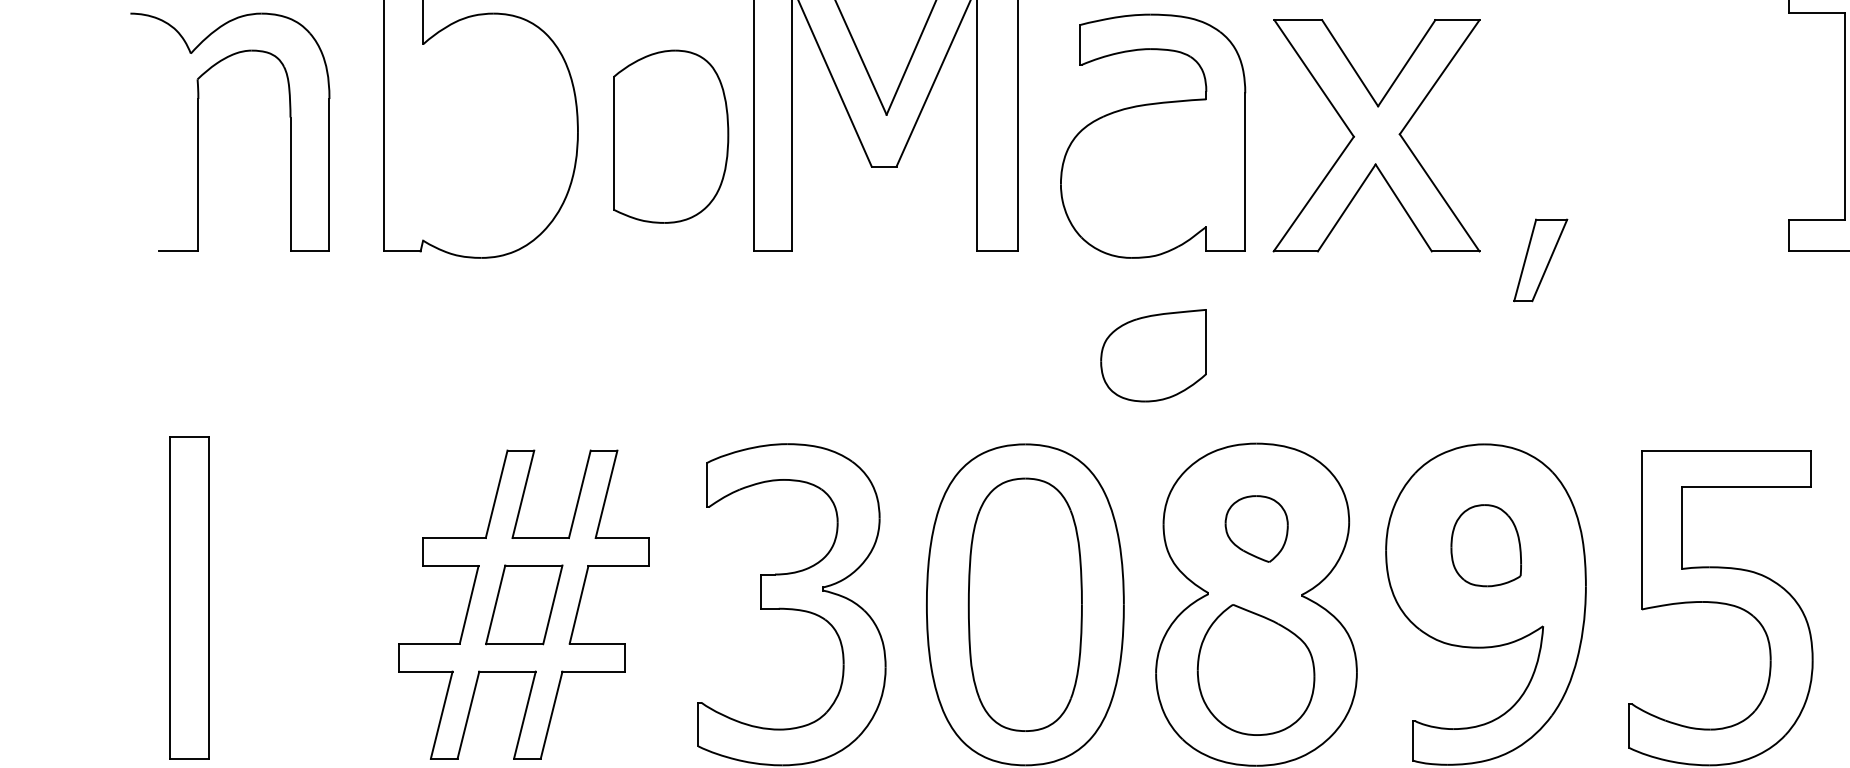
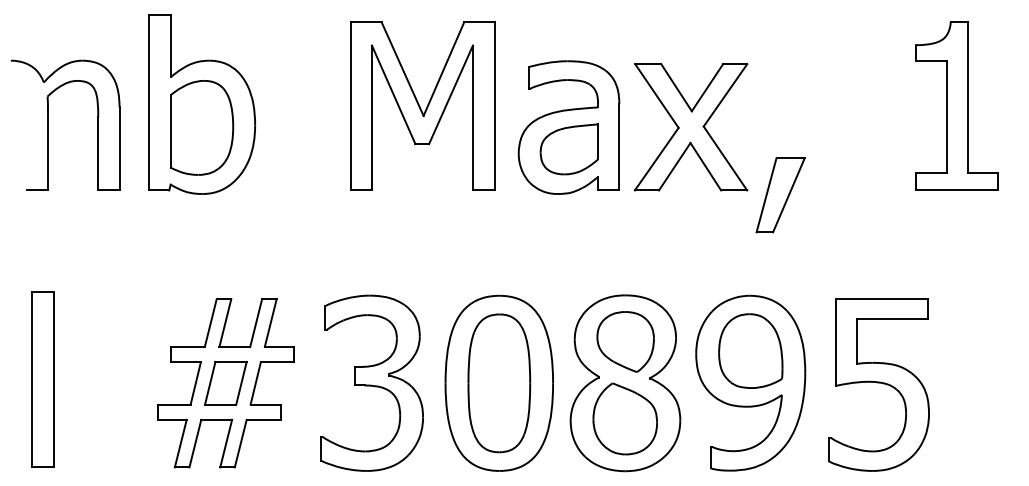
part: (672, 136) -> (202, 127), moved
part: (1540, 260) -> (780, 195), size x1.67
part: (1152, 355) -> (568, 149), moved
part: (1256, 528) -> (625, 341), size x1.67
part: (1485, 544) -> (750, 350), size x1.67

